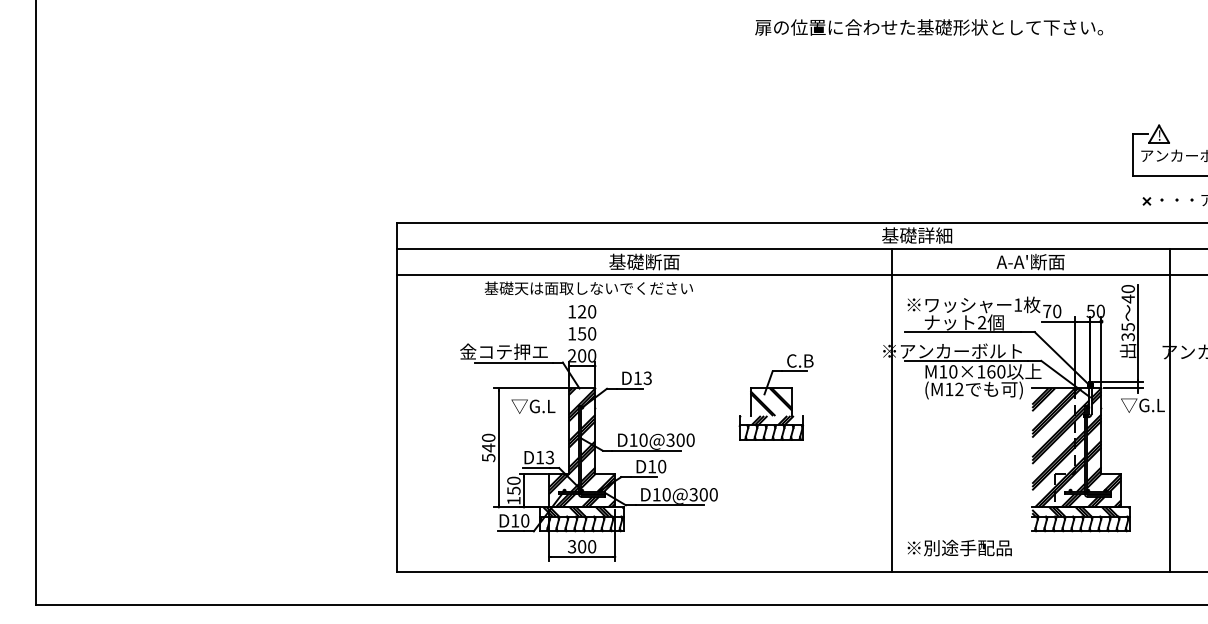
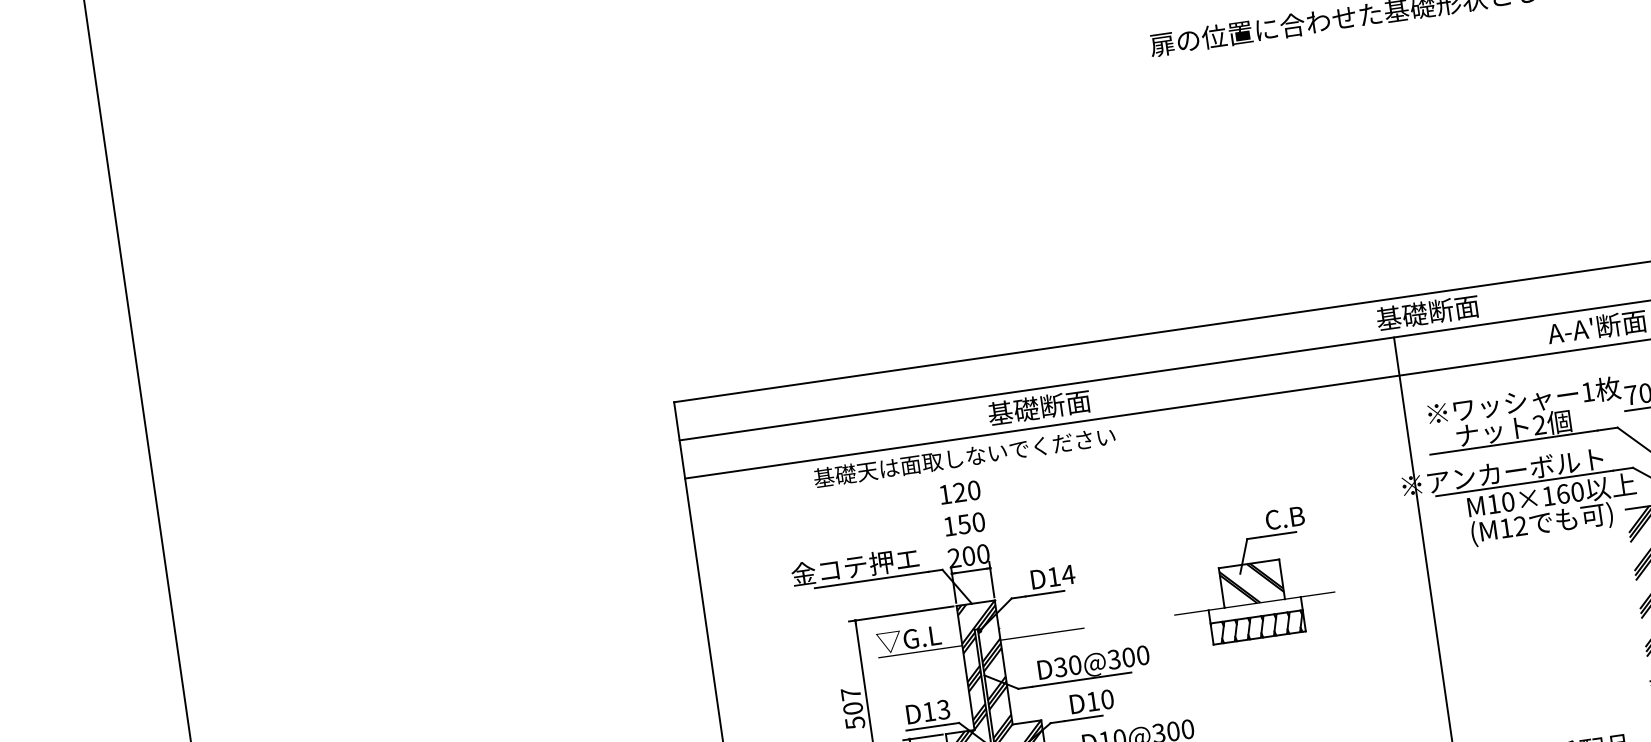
text: (935, 235) -> (1454, 308), 基礎詳細 -> 基礎断面
text: (647, 378) -> (1068, 575), D13 -> D14
hatch: (766, 420) -> (1248, 611), removed
text: (633, 439) -> (1060, 666), D10@300 -> D30@300
text: (488, 442) -> (851, 700), 540 -> 507

